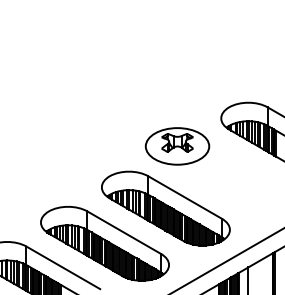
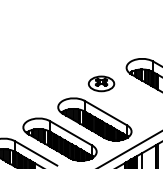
part: (177, 145) -> (101, 83), size x0.7

